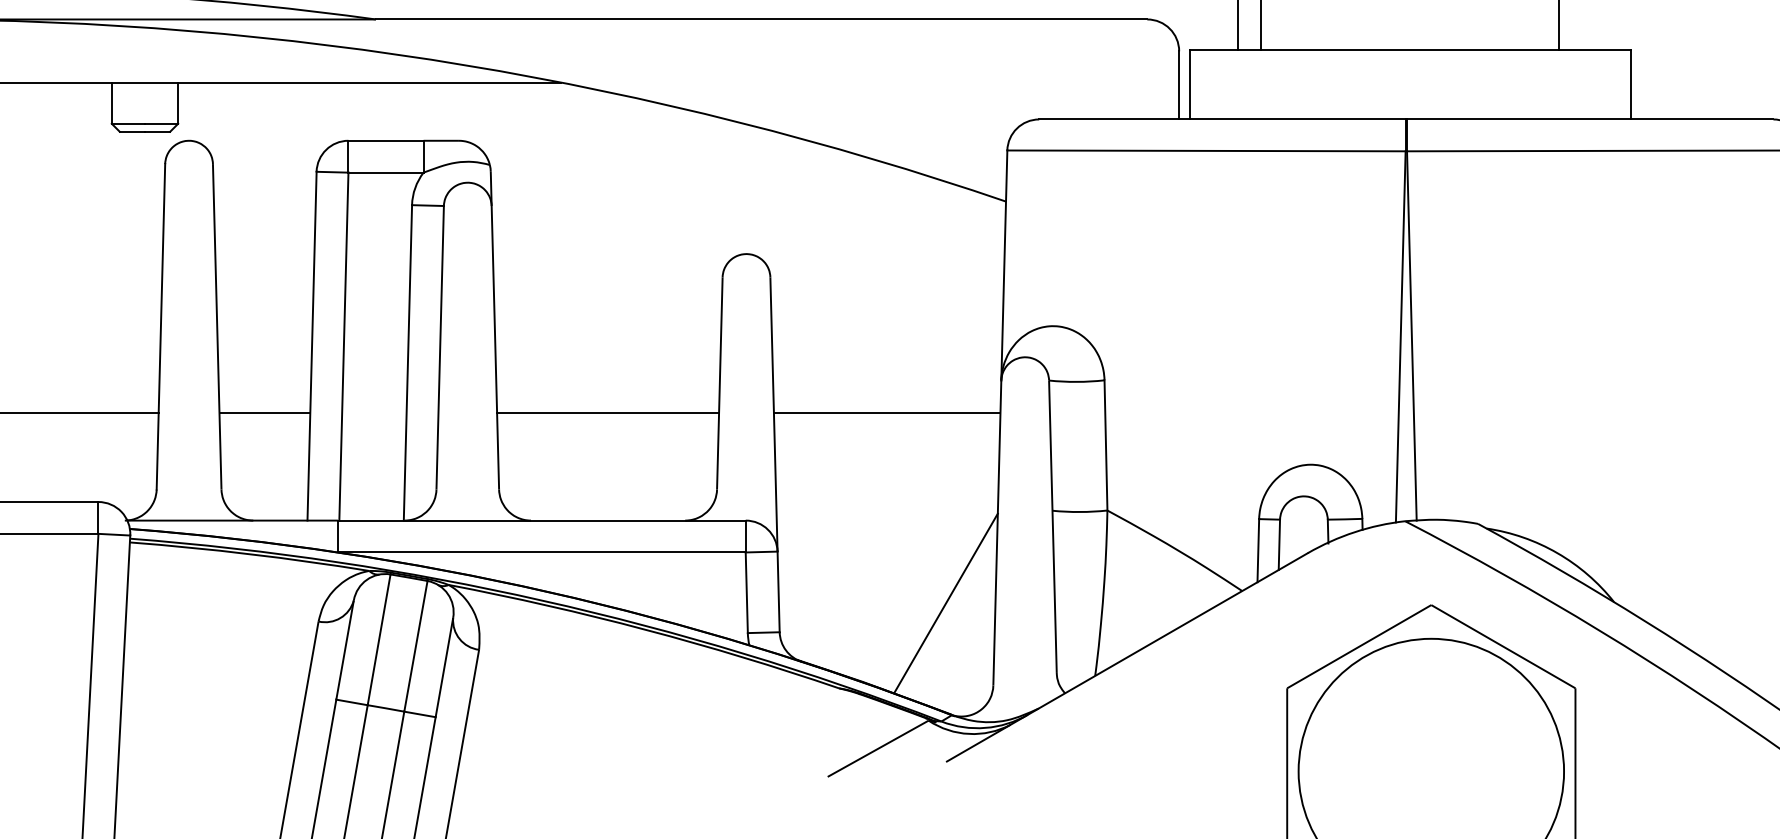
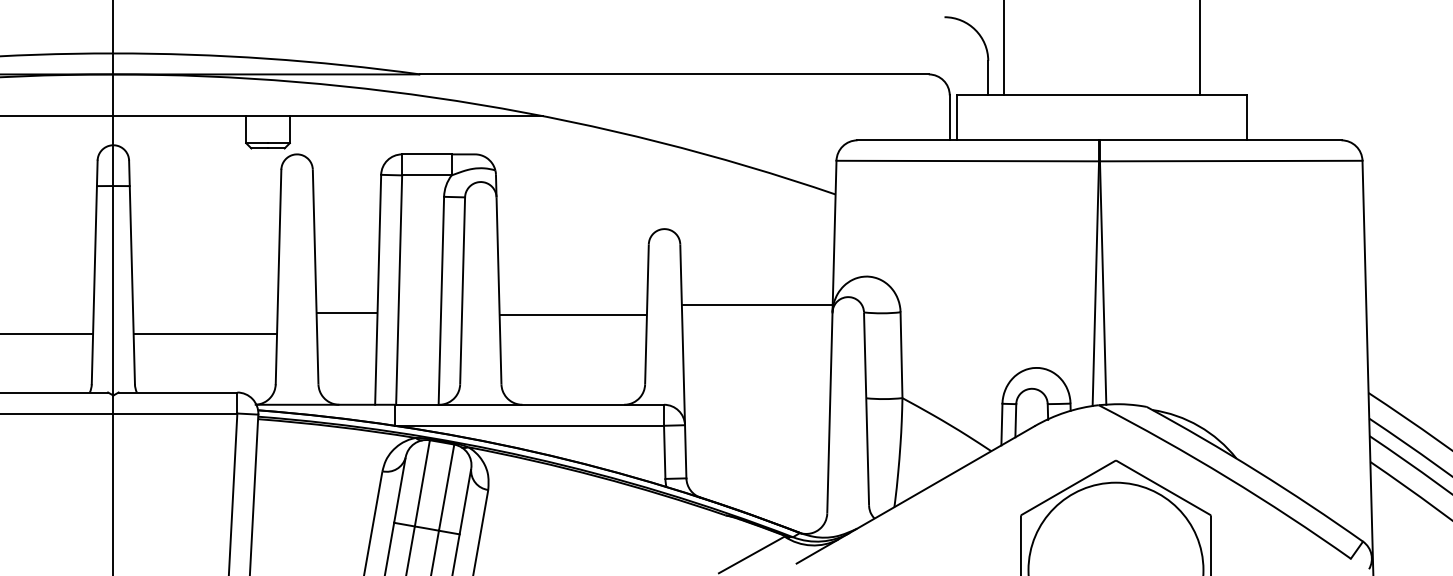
line: (265, 413) -> (347, 313), moved
line: (608, 413) -> (573, 315), moved
line: (885, 413) -> (756, 305), moved
line: (945, 603) -> (795, 459), removed

